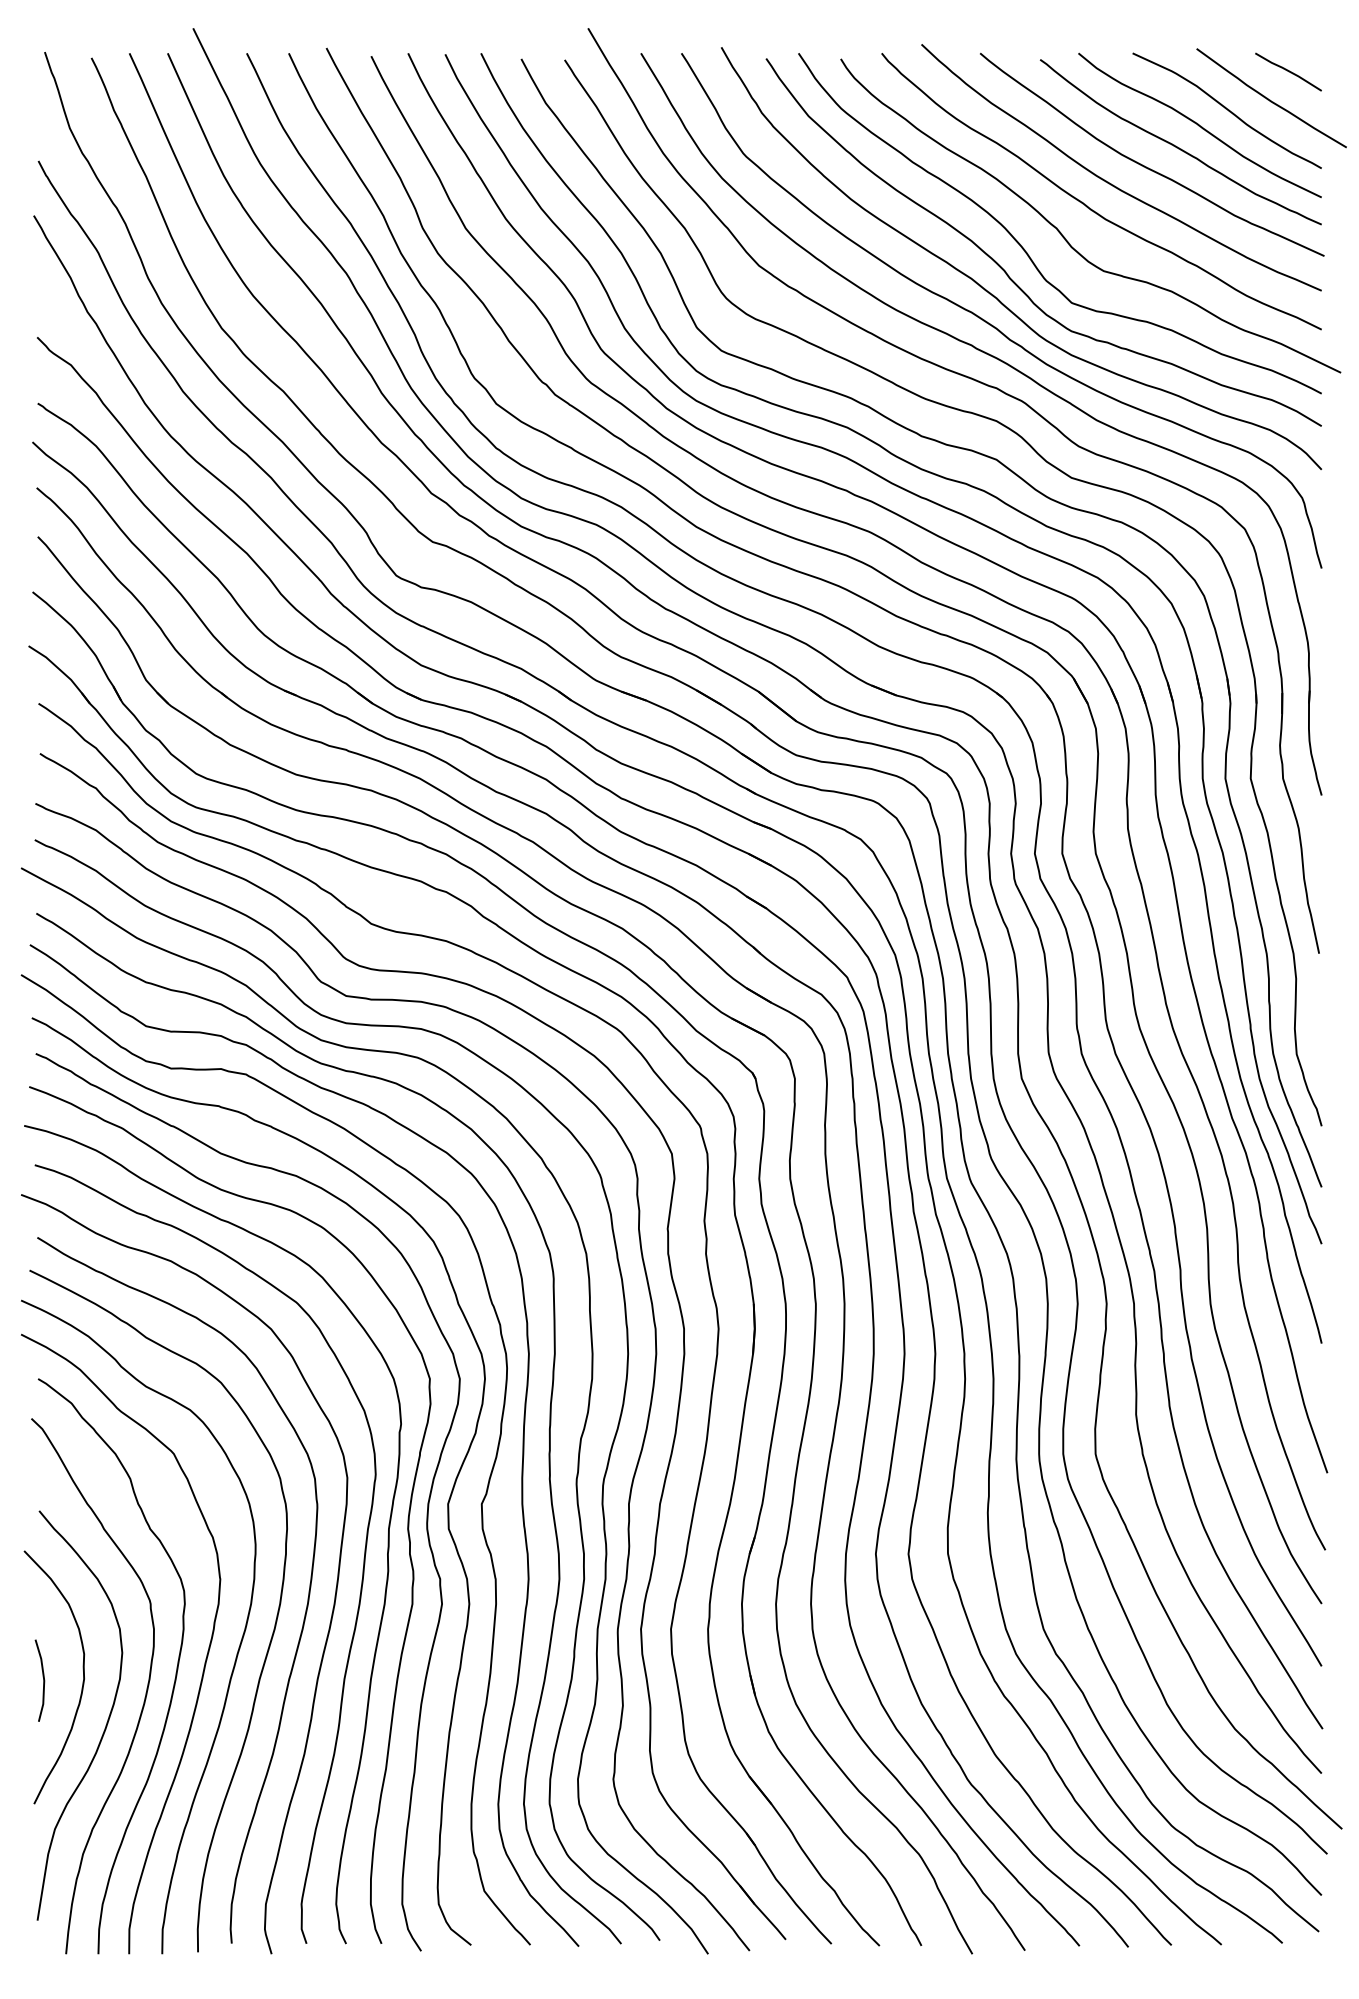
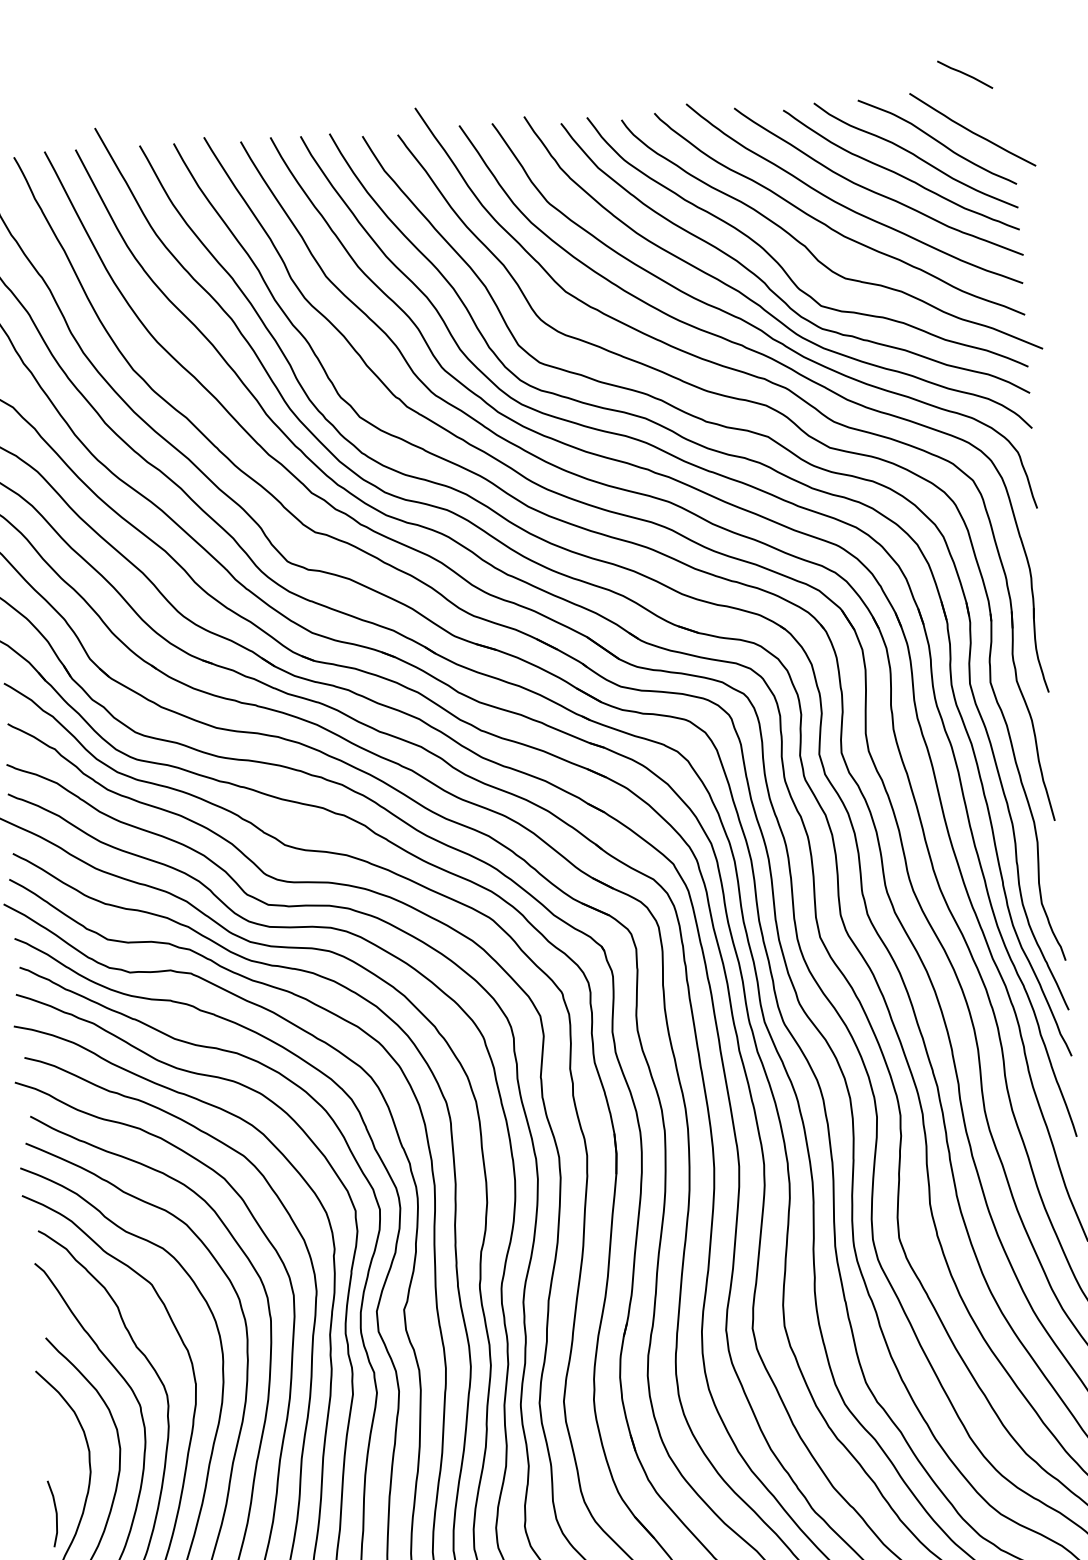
line: (1288, 71) -> (965, 74), moved
curve: (43, 1680) -> (56, 1513), moved

